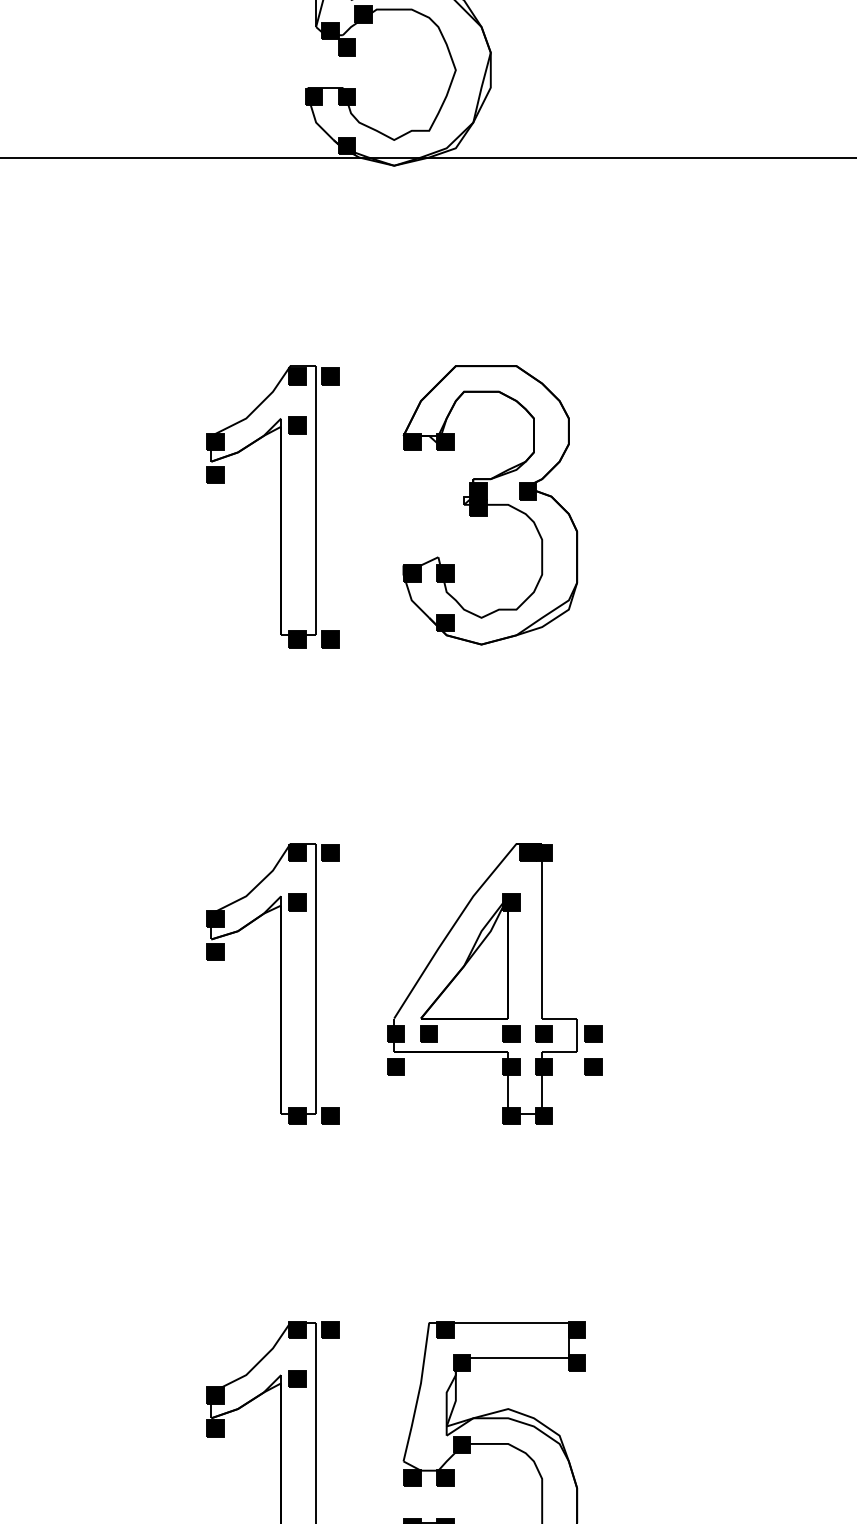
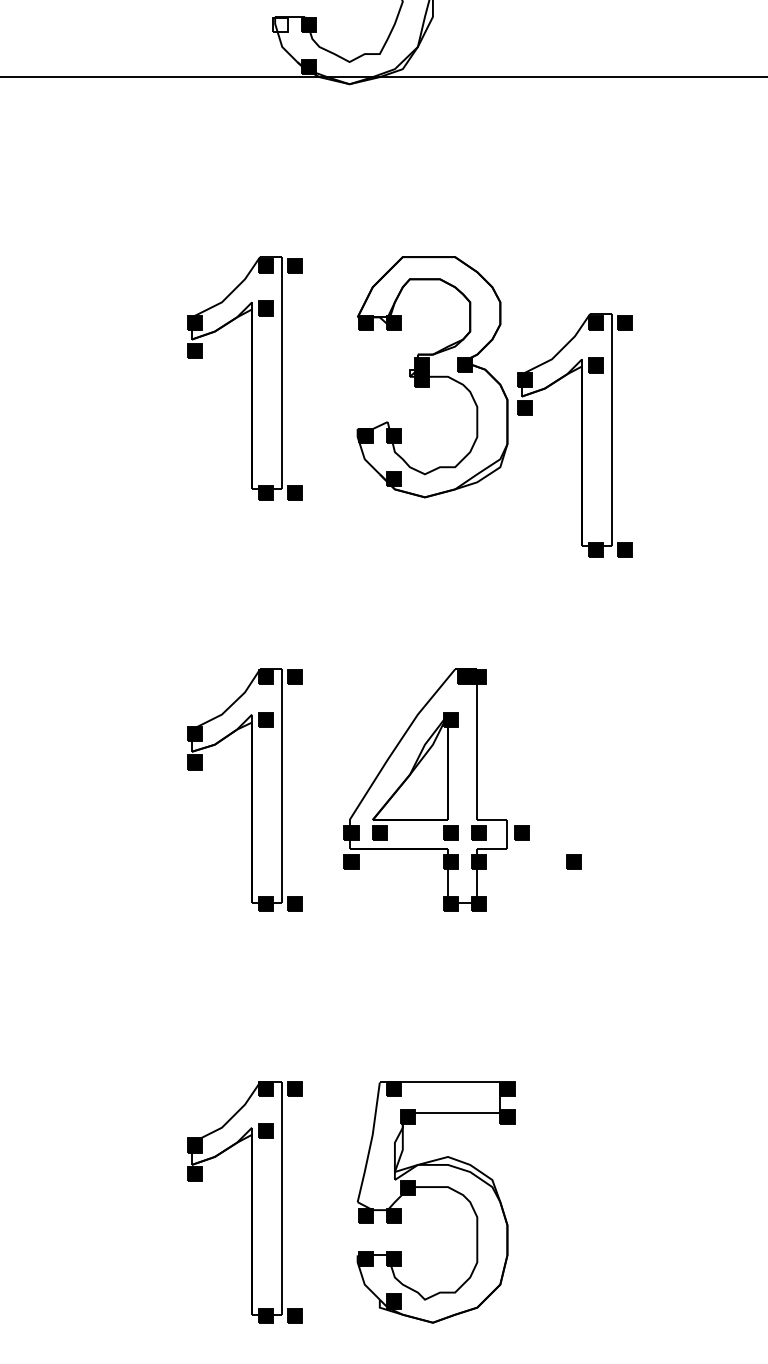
fill: (314, 96) -> (280, 24), removed
part: (662, 572) -> (581, 435), added
part: (593, 1066) -> (573, 861), moved

